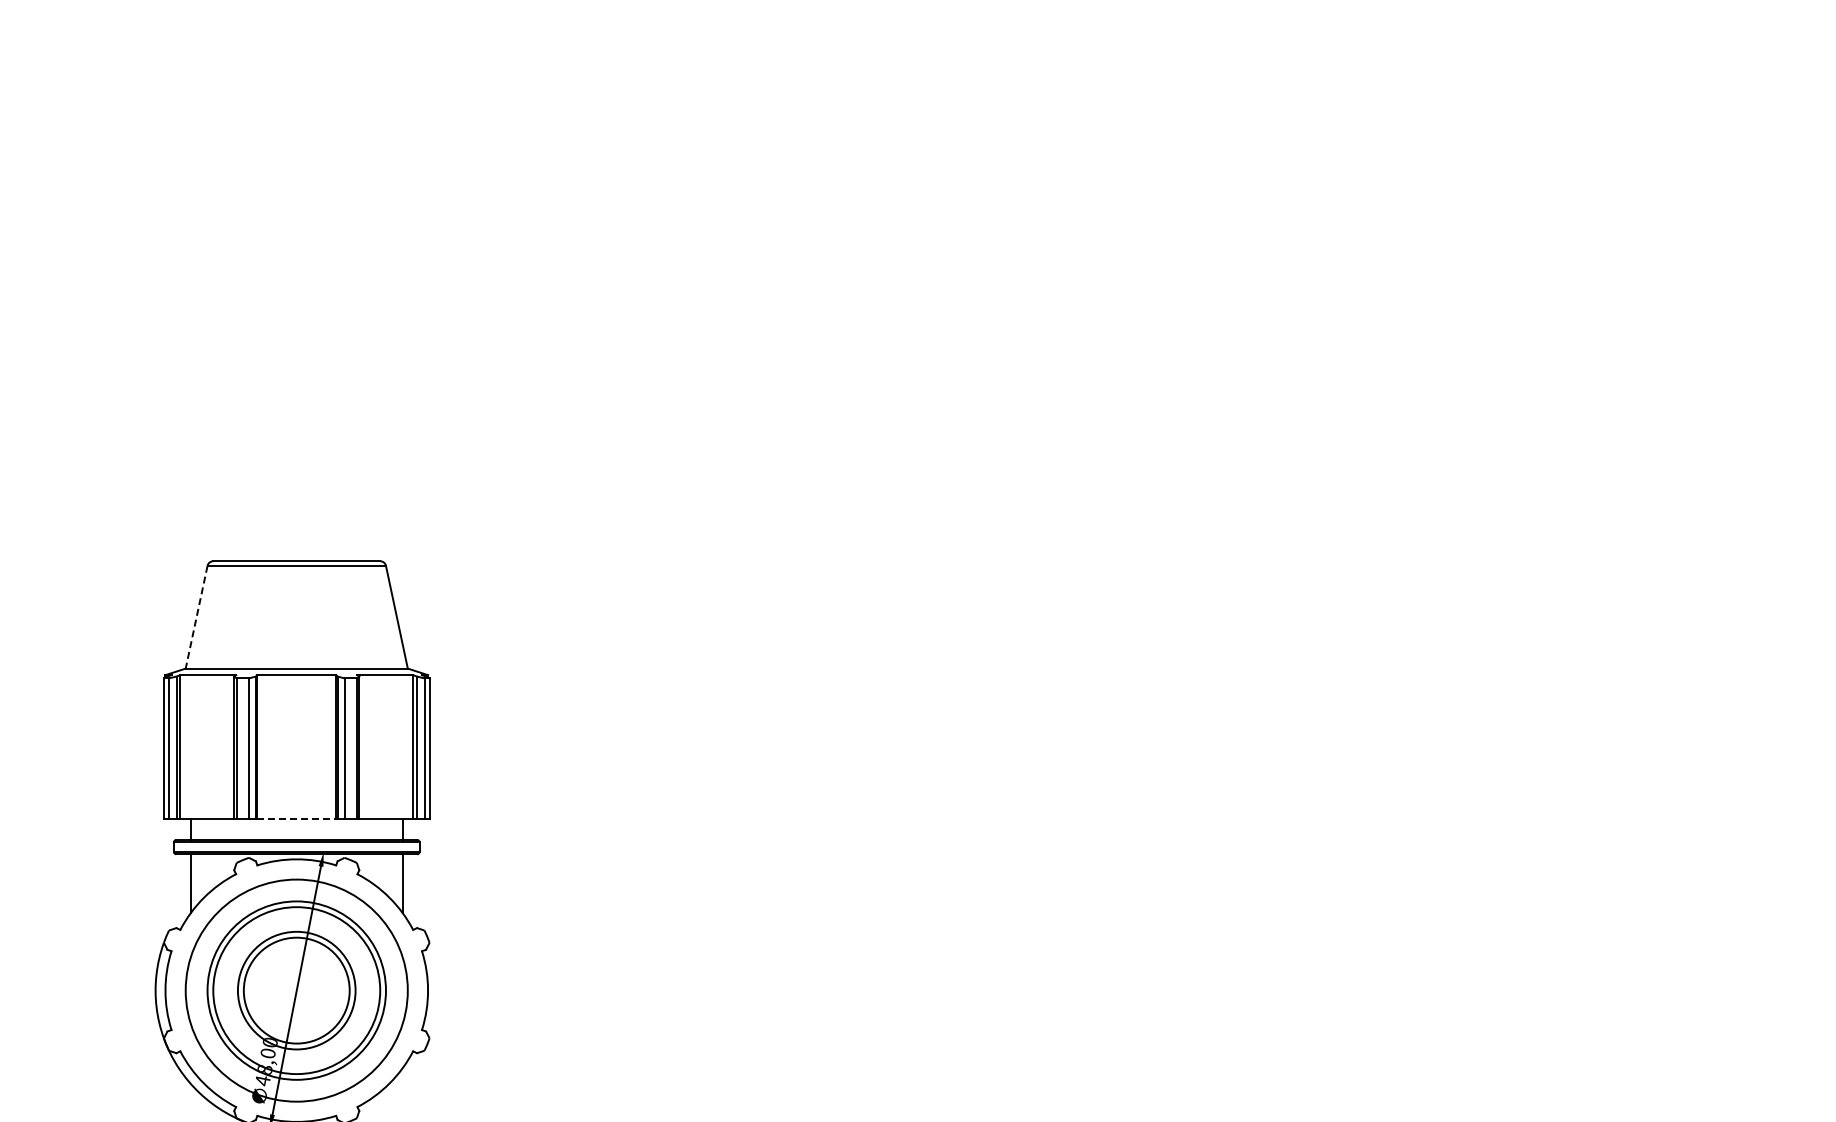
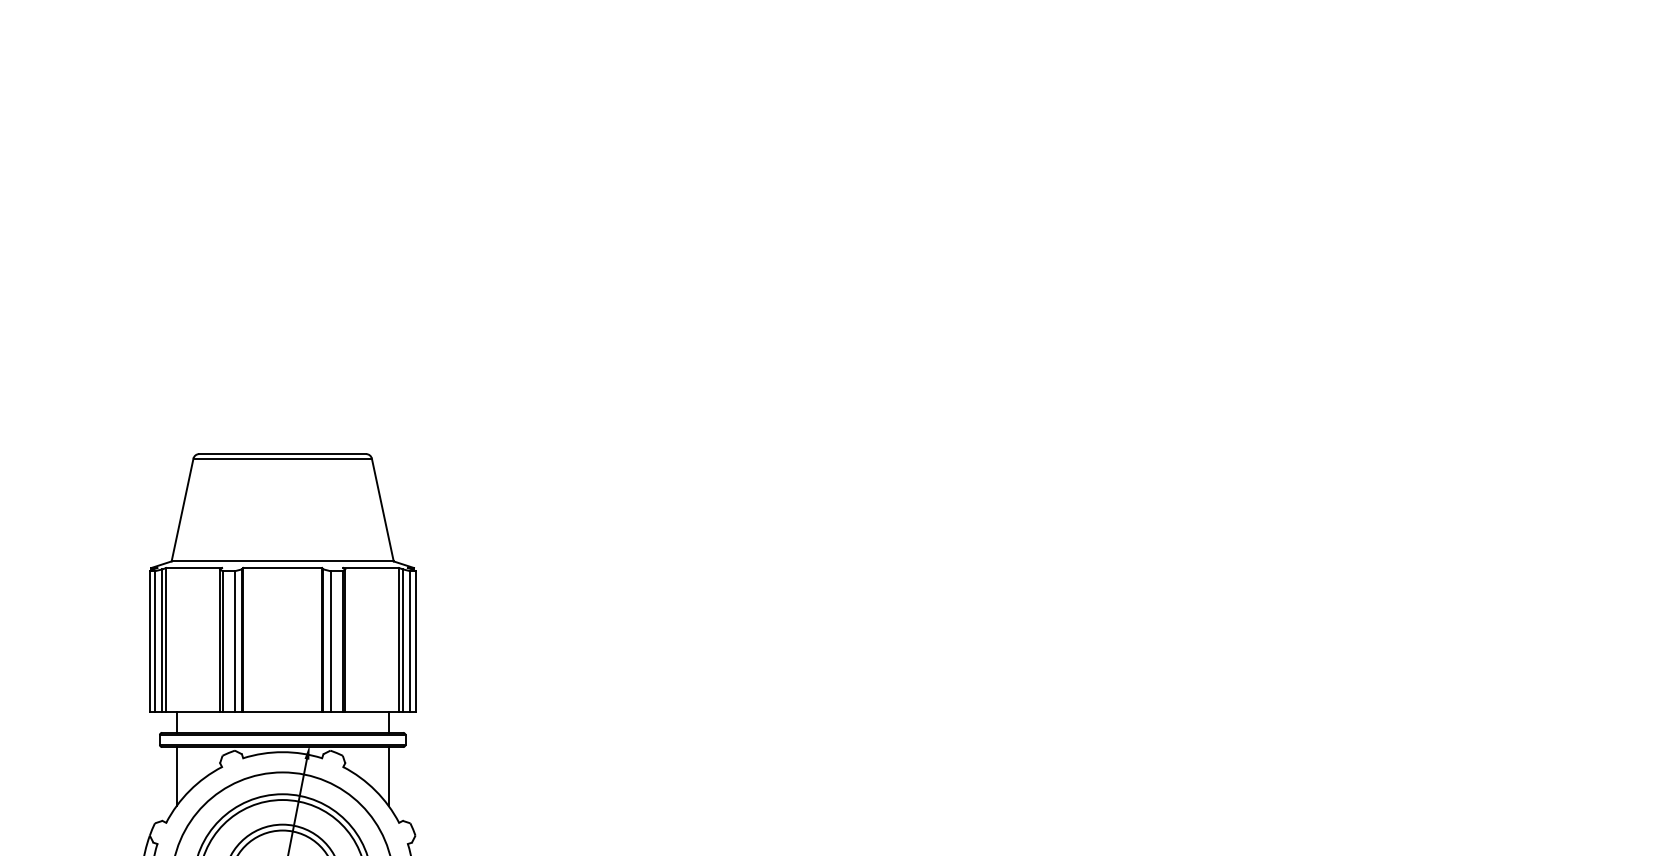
line: (196, 617) -> (182, 510), dashed -> solid
line: (297, 818) -> (283, 711), dashed -> solid

